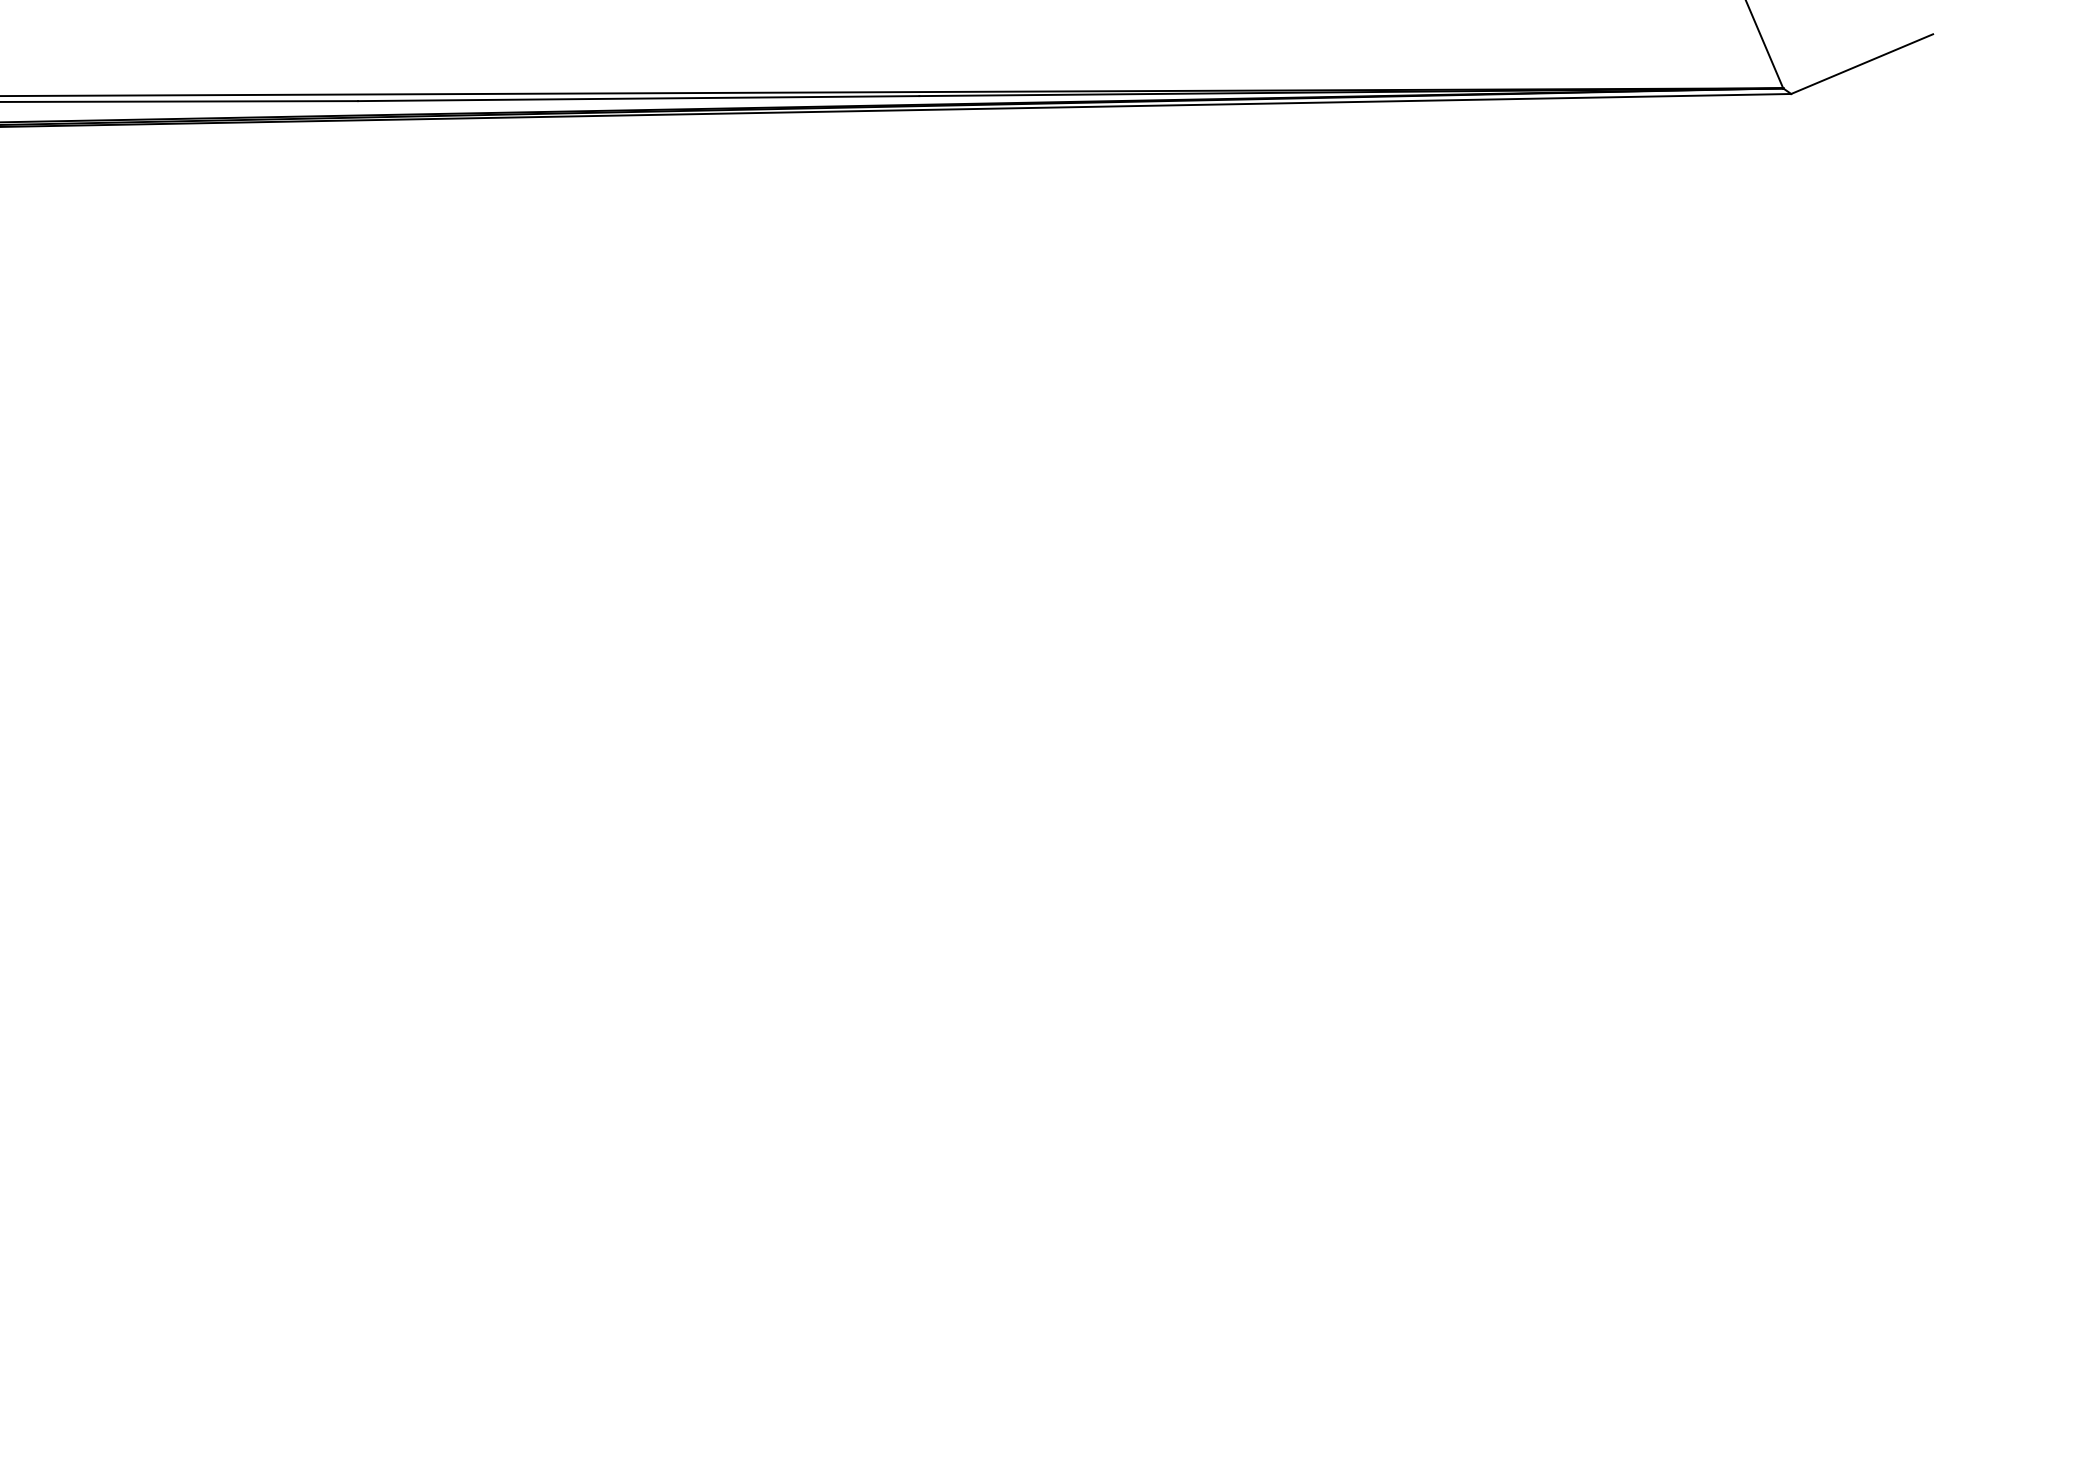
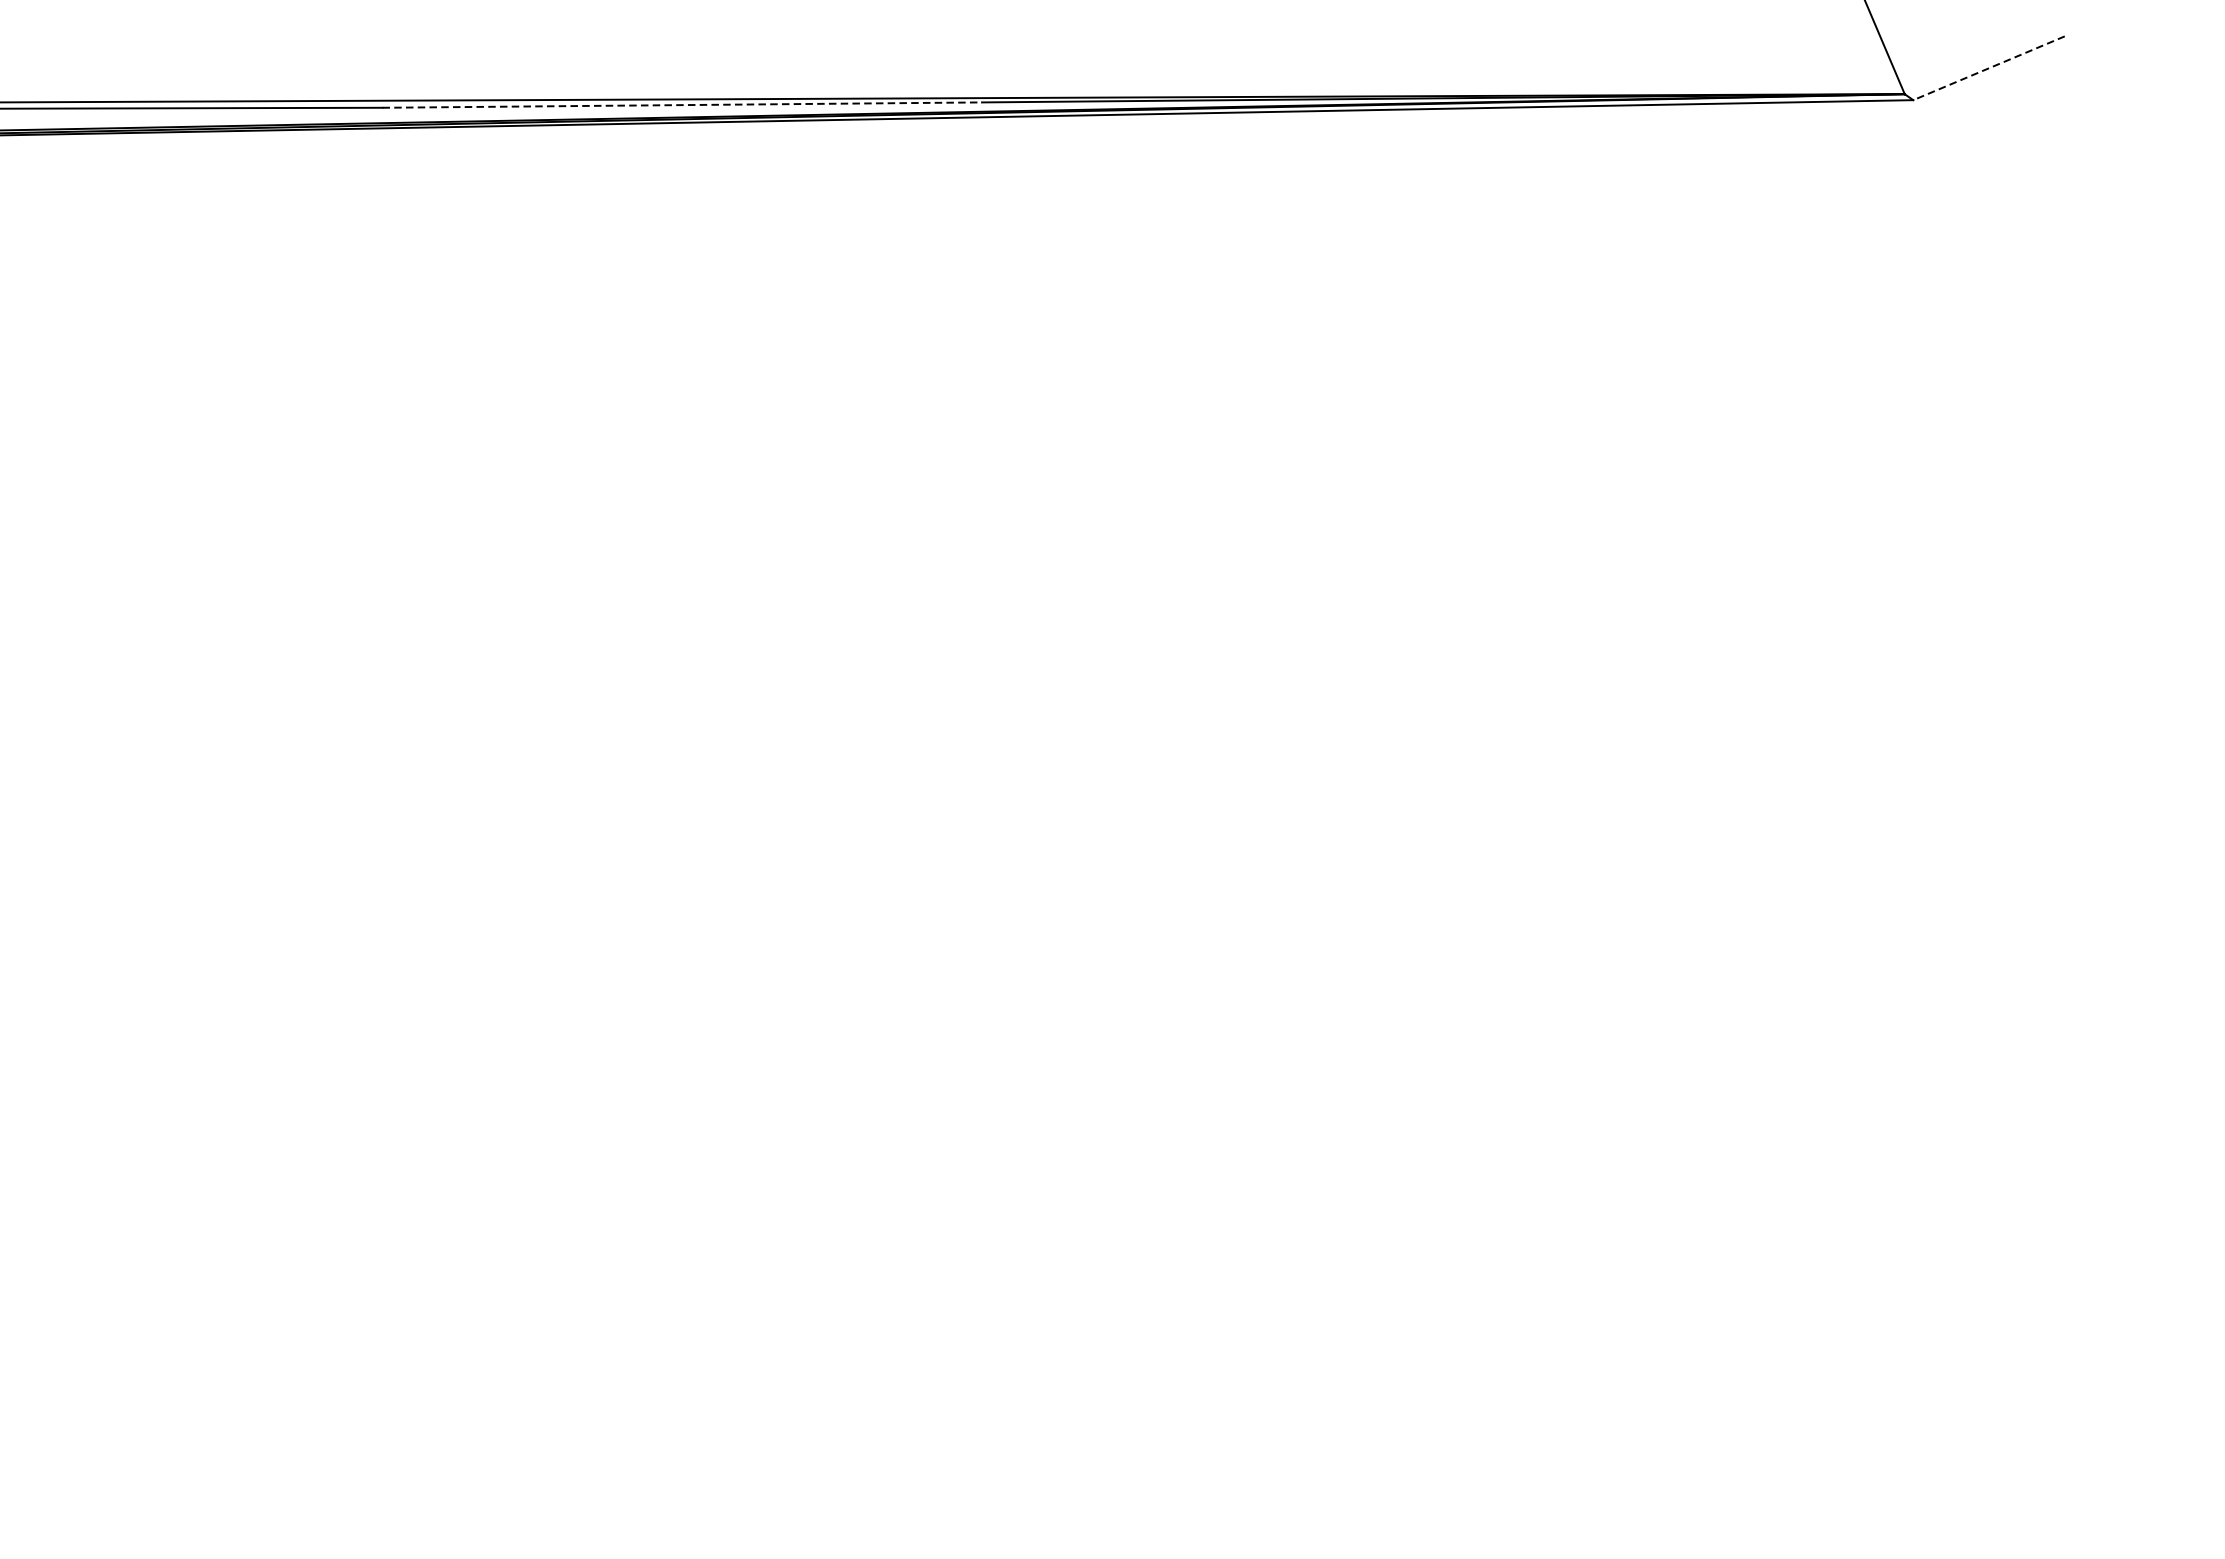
line: (1862, 64) -> (1989, 68), solid -> dashed
line: (638, 98) -> (682, 104), solid -> dashed

